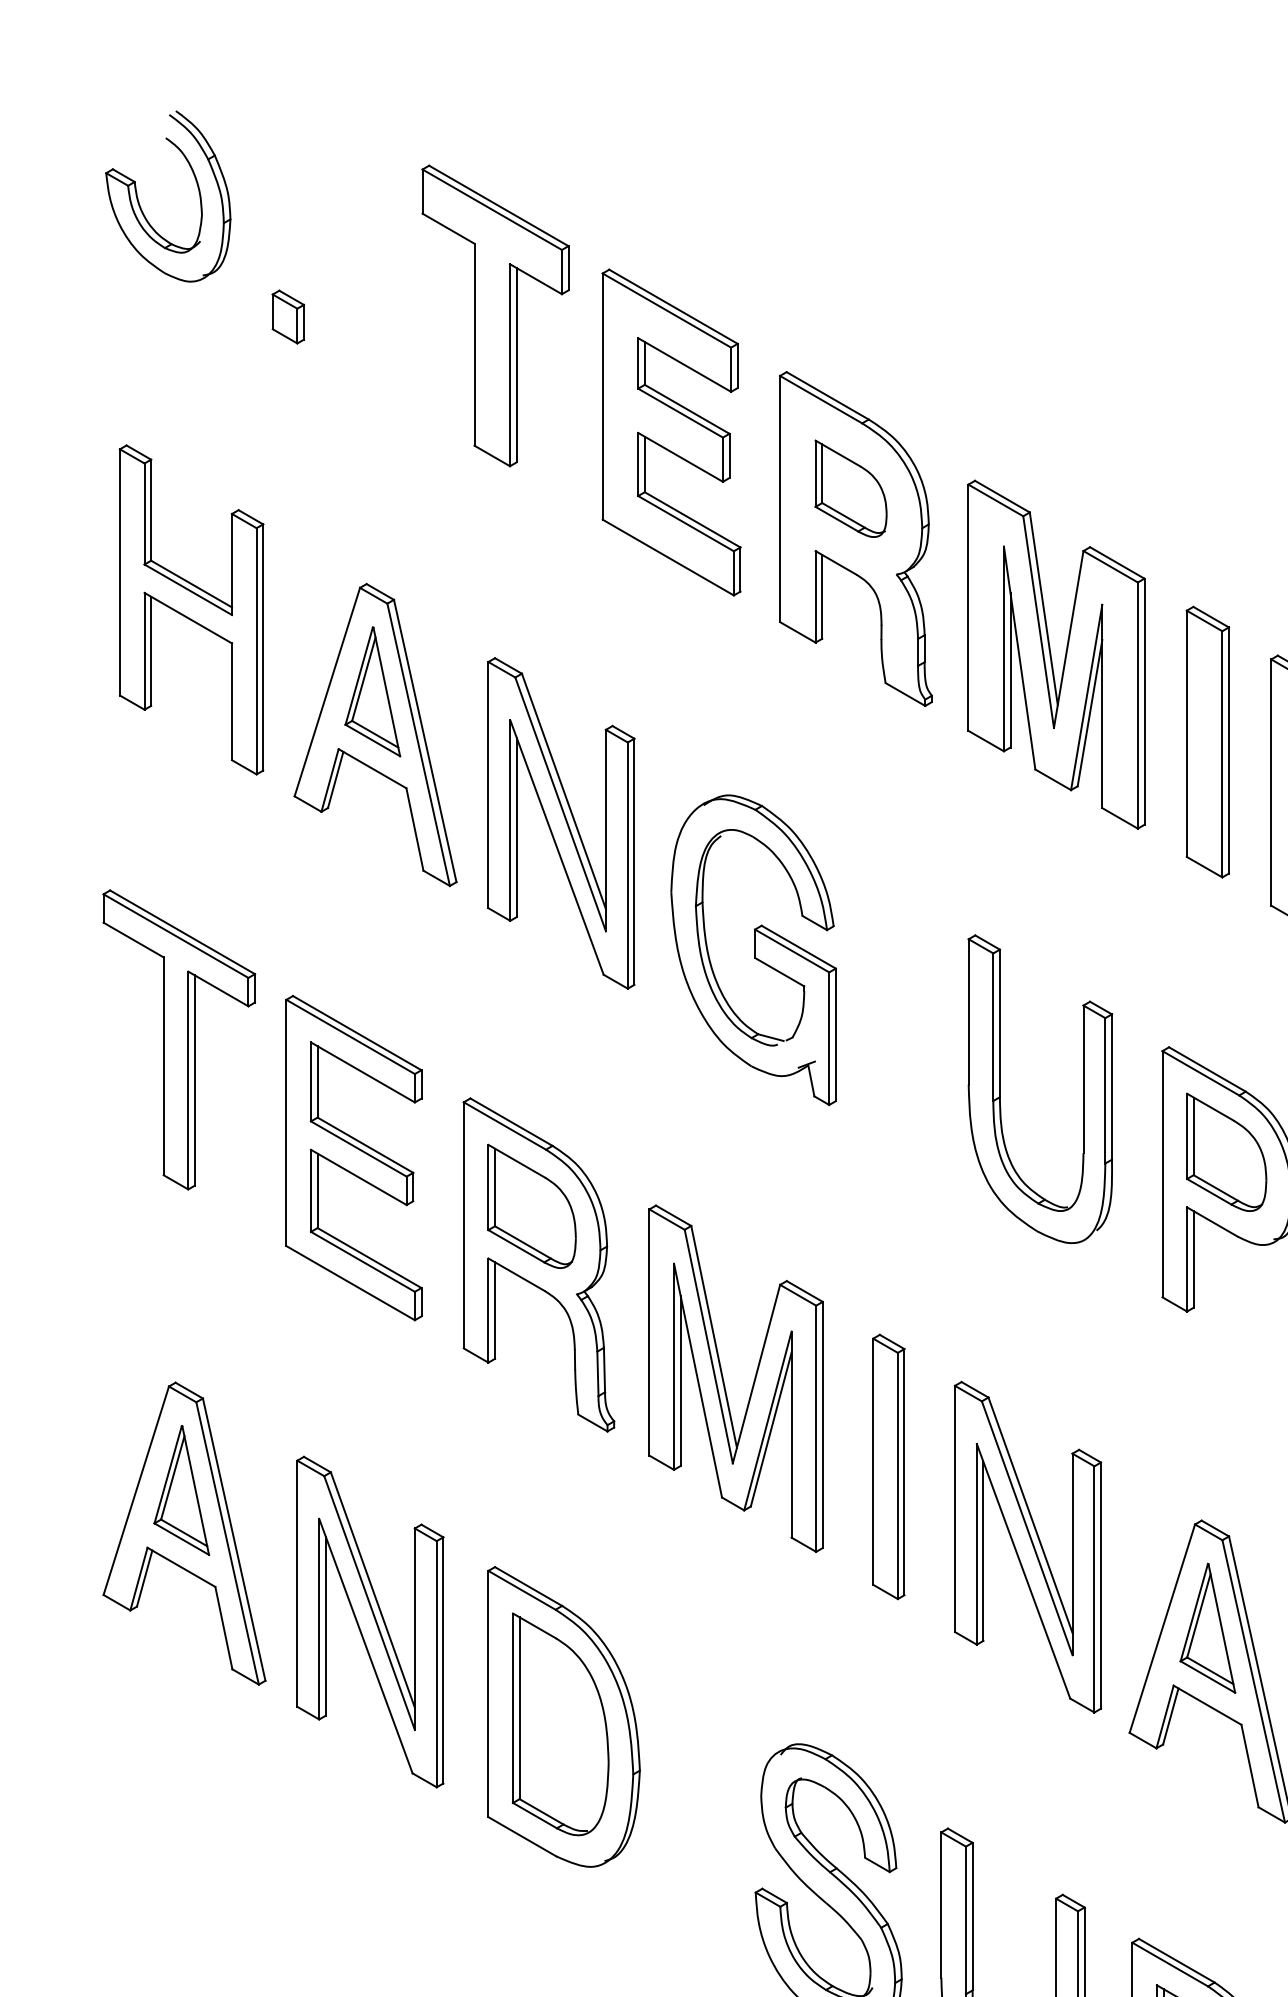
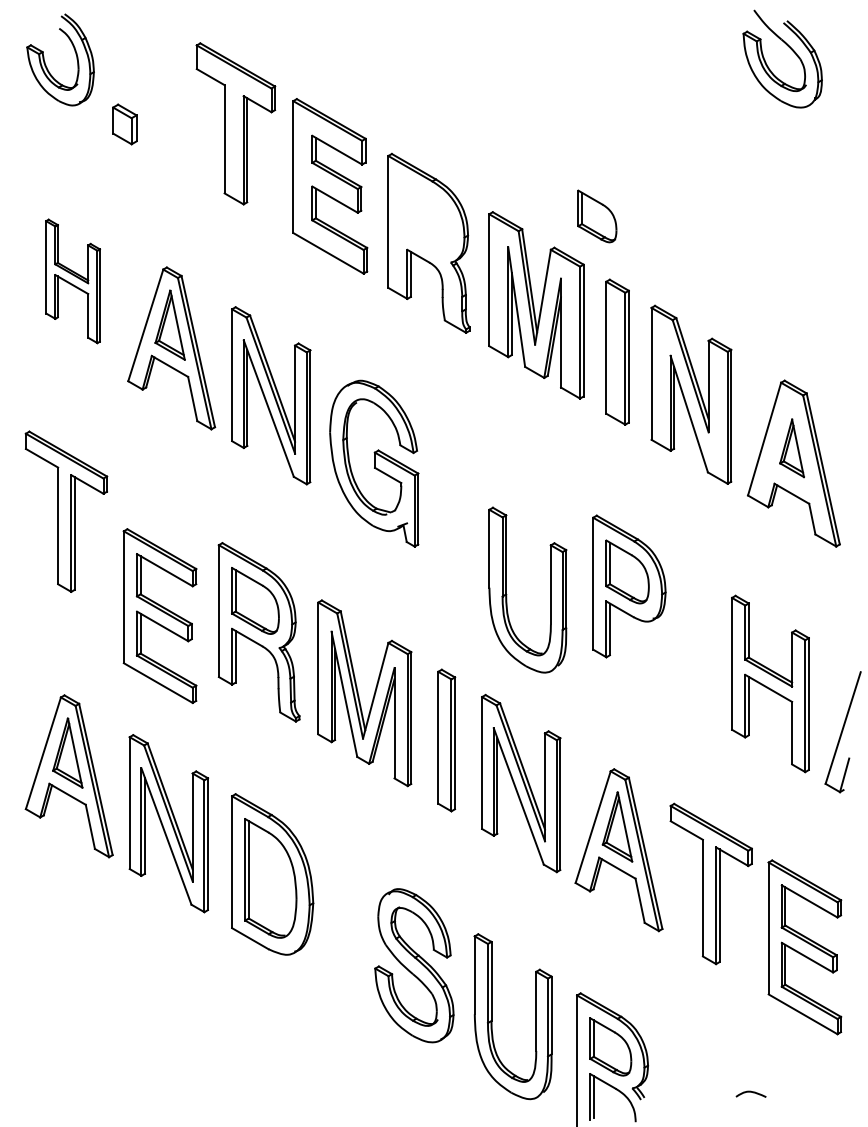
part: (287, 317) -> (124, 124), size x1.4
part: (851, 488) -> (597, 216), moved
part: (190, 610) -> (72, 281), size x0.7
part: (1002, 1097) -> (507, 594), moved
part: (352, 1157) -> (159, 615), moved

